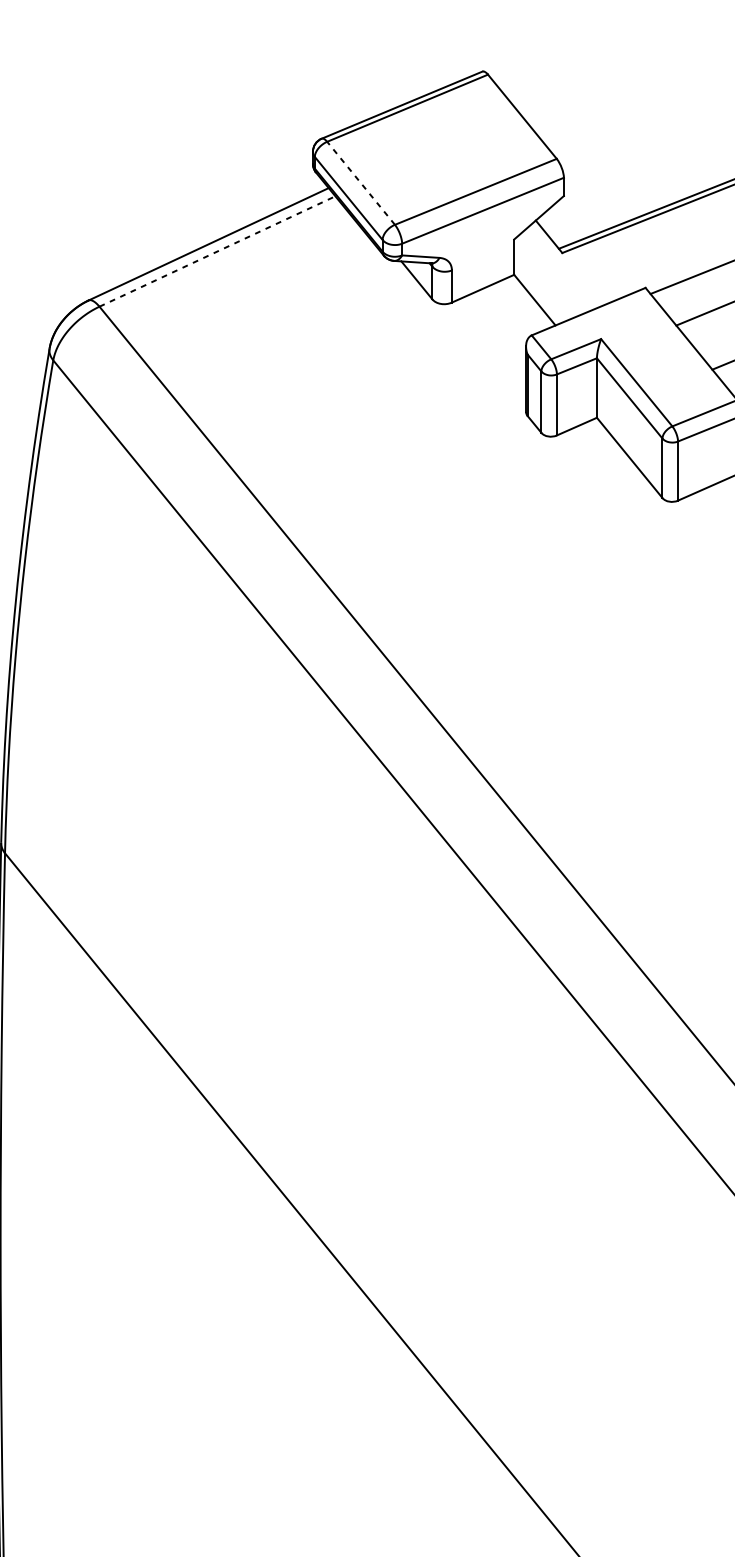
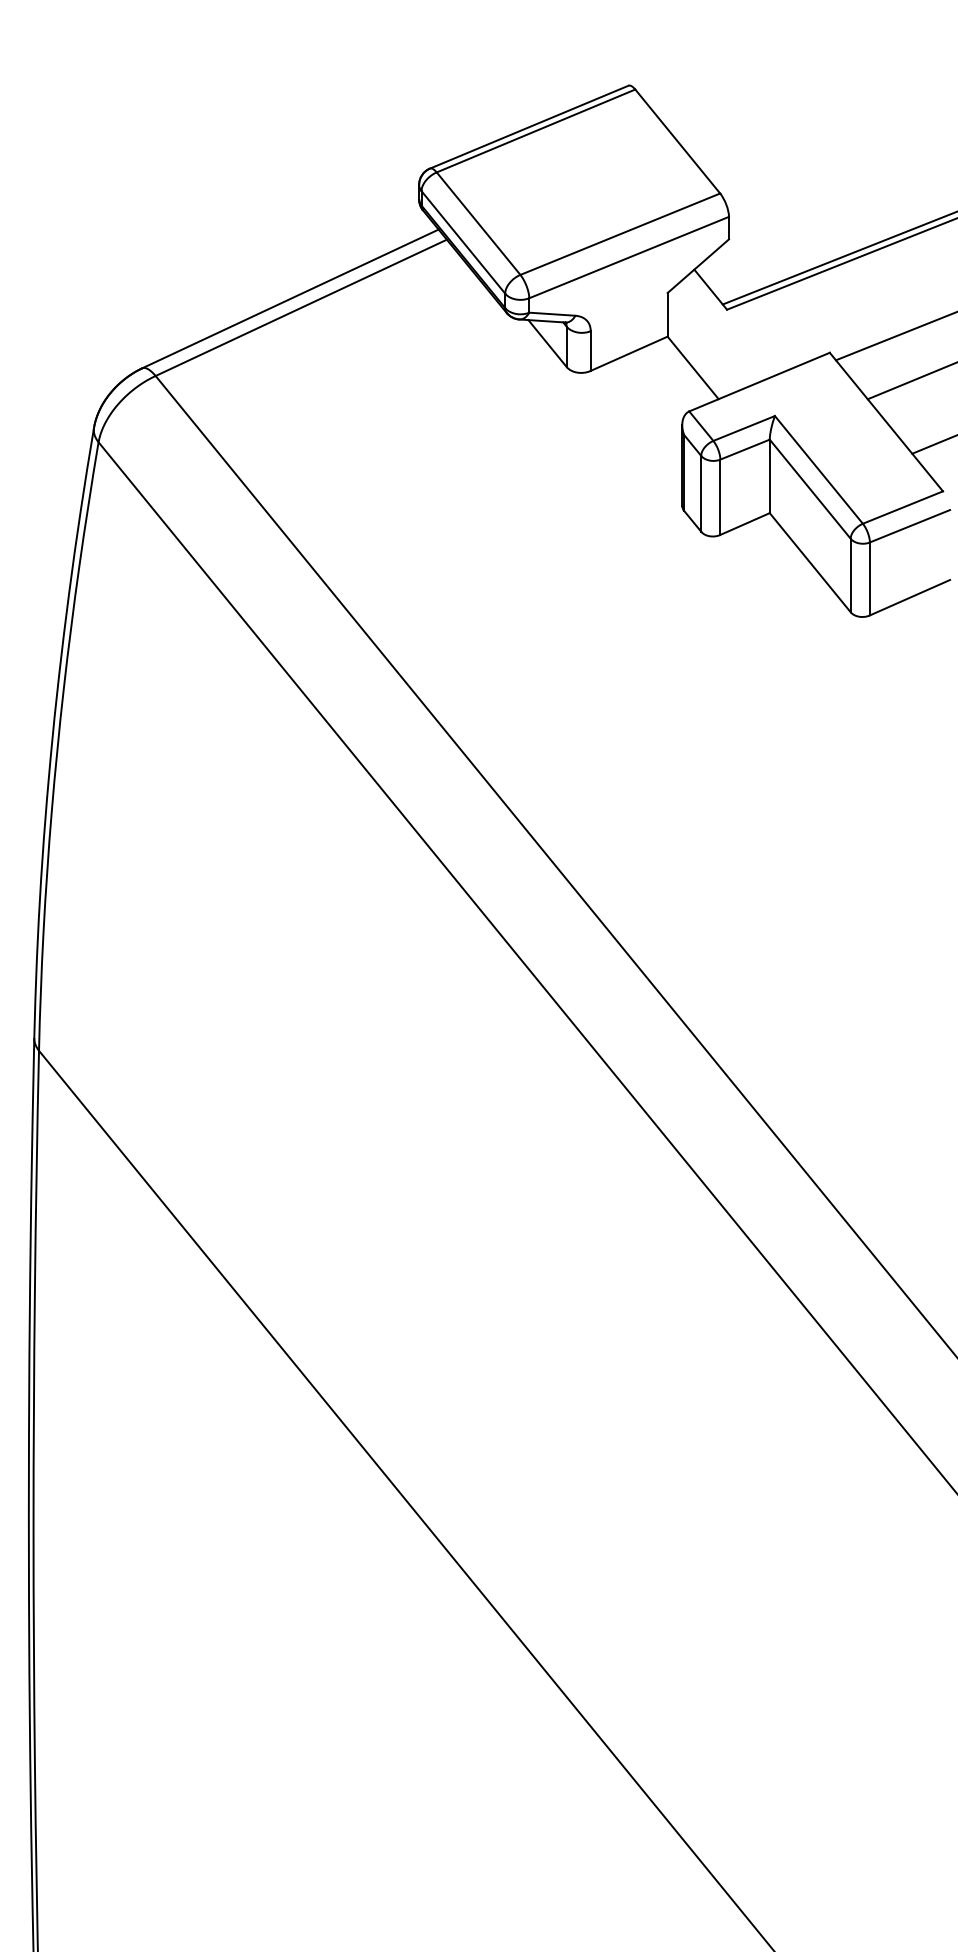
line: (361, 183) -> (478, 223), dashed -> solid
line: (217, 251) -> (301, 307), dashed -> solid

